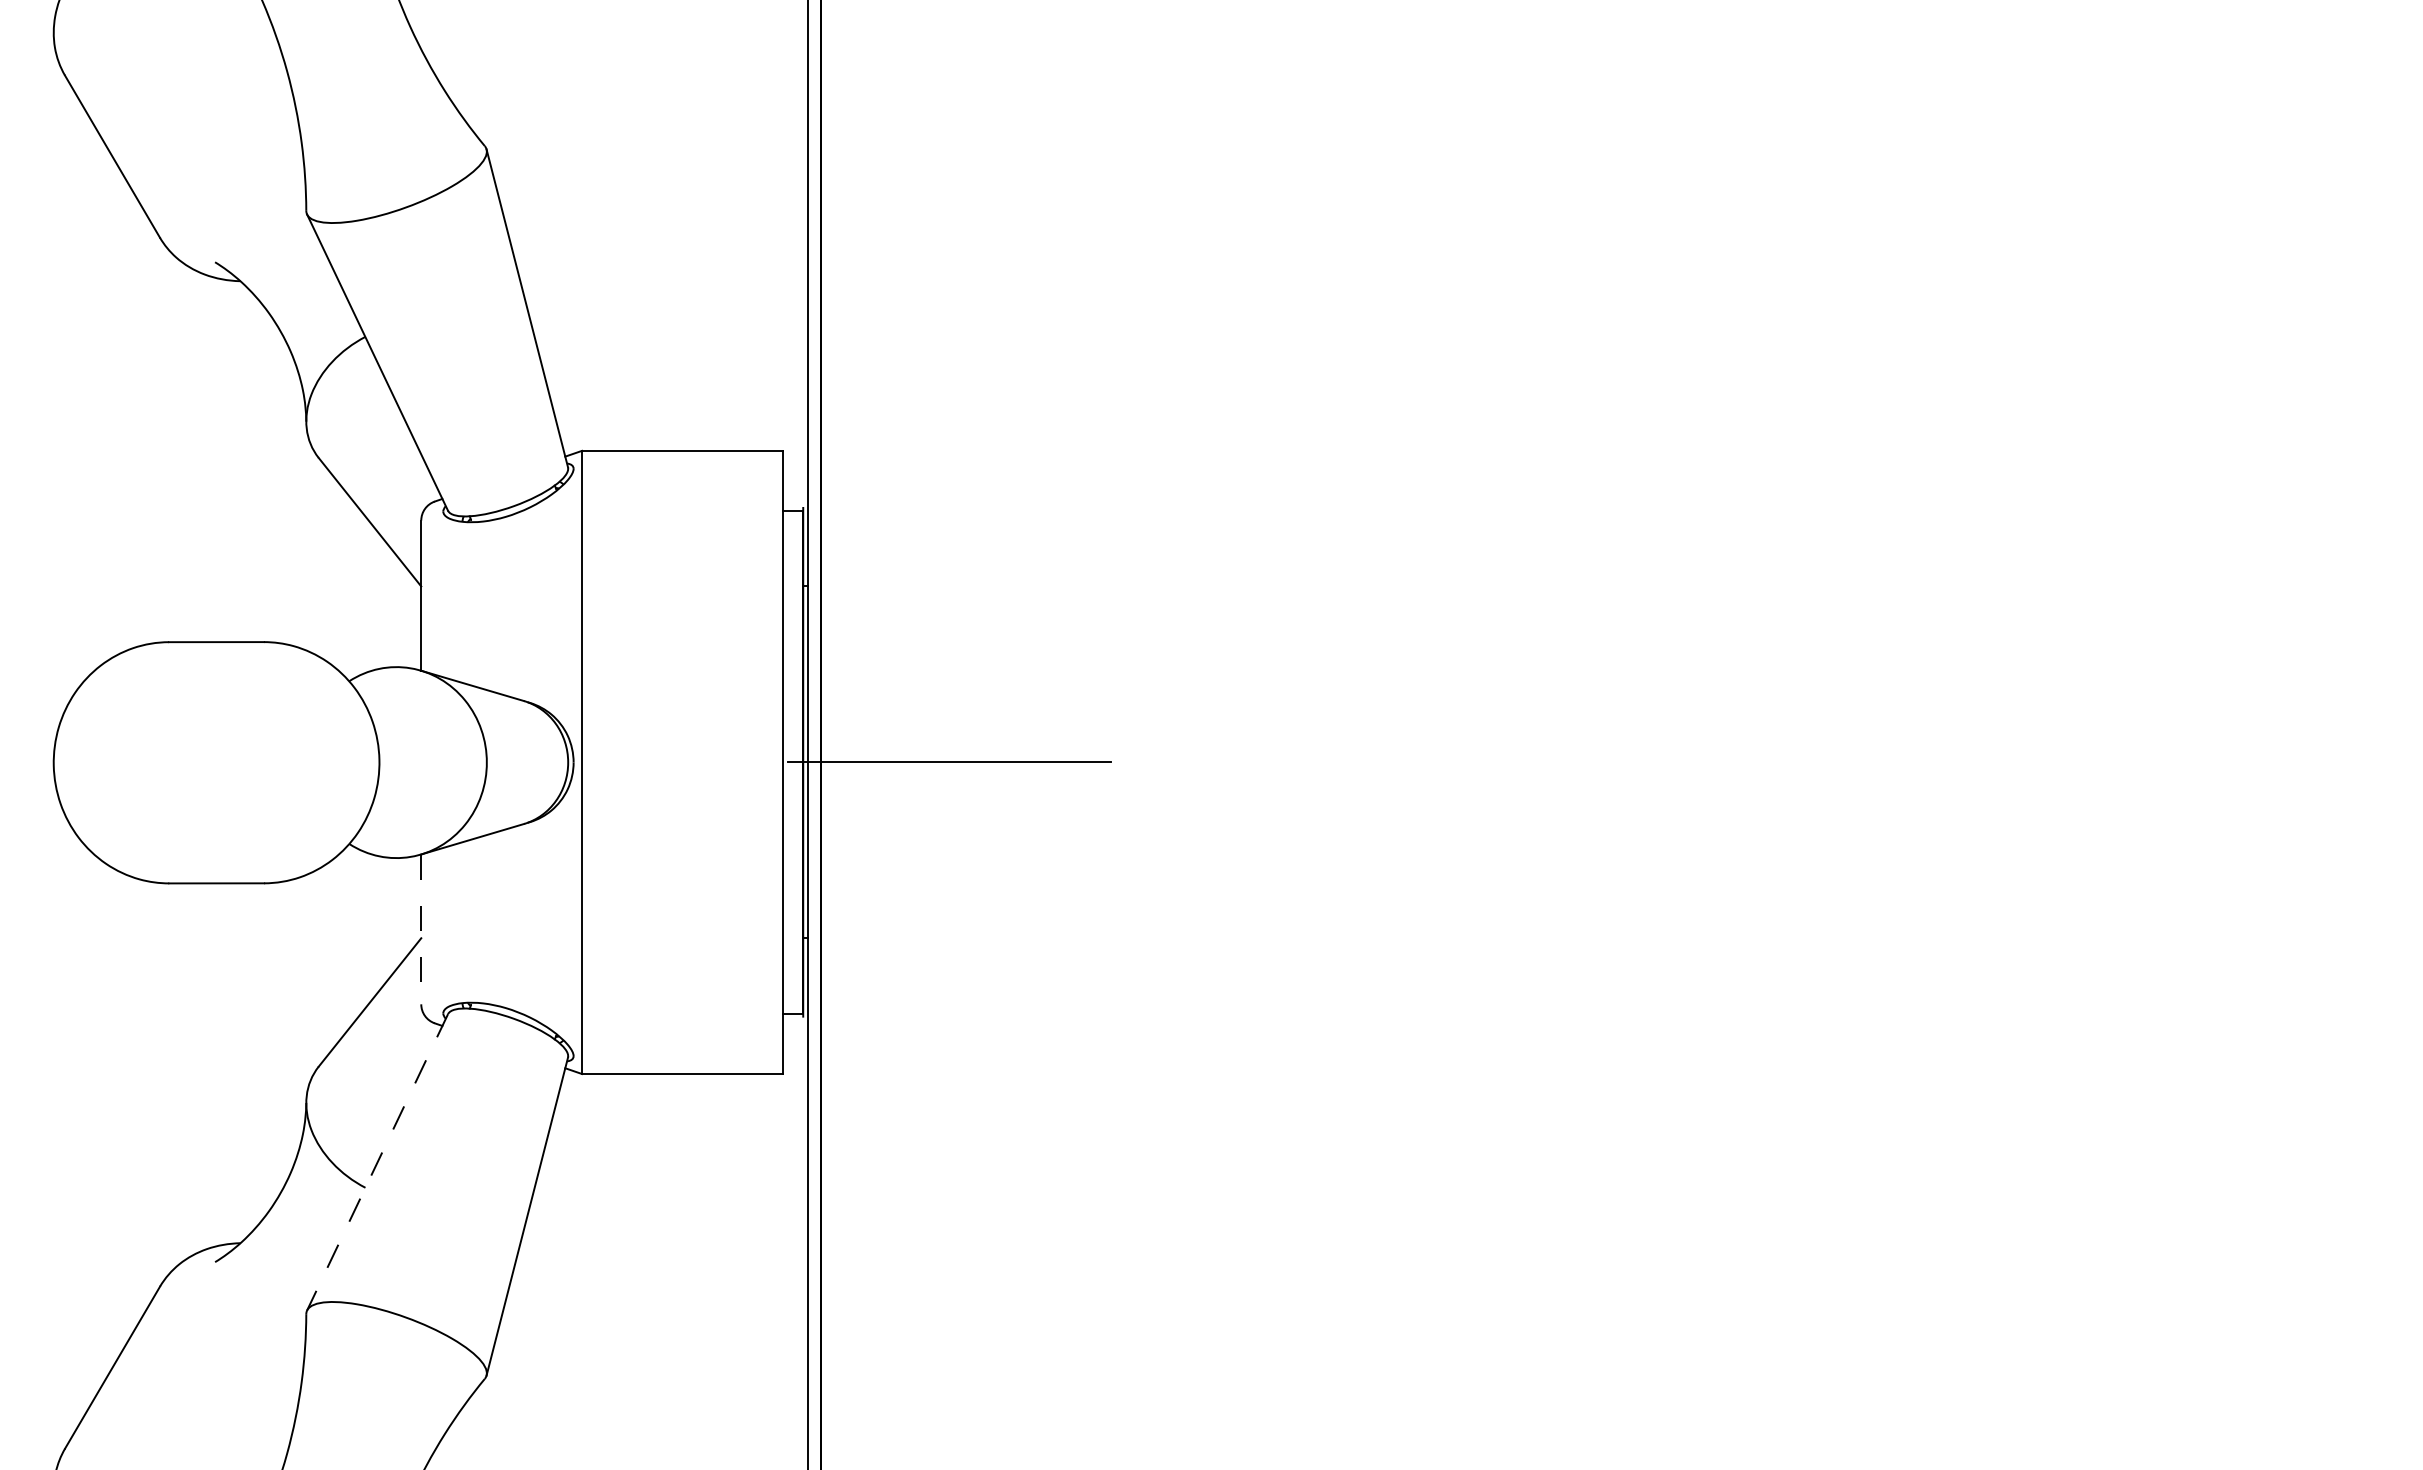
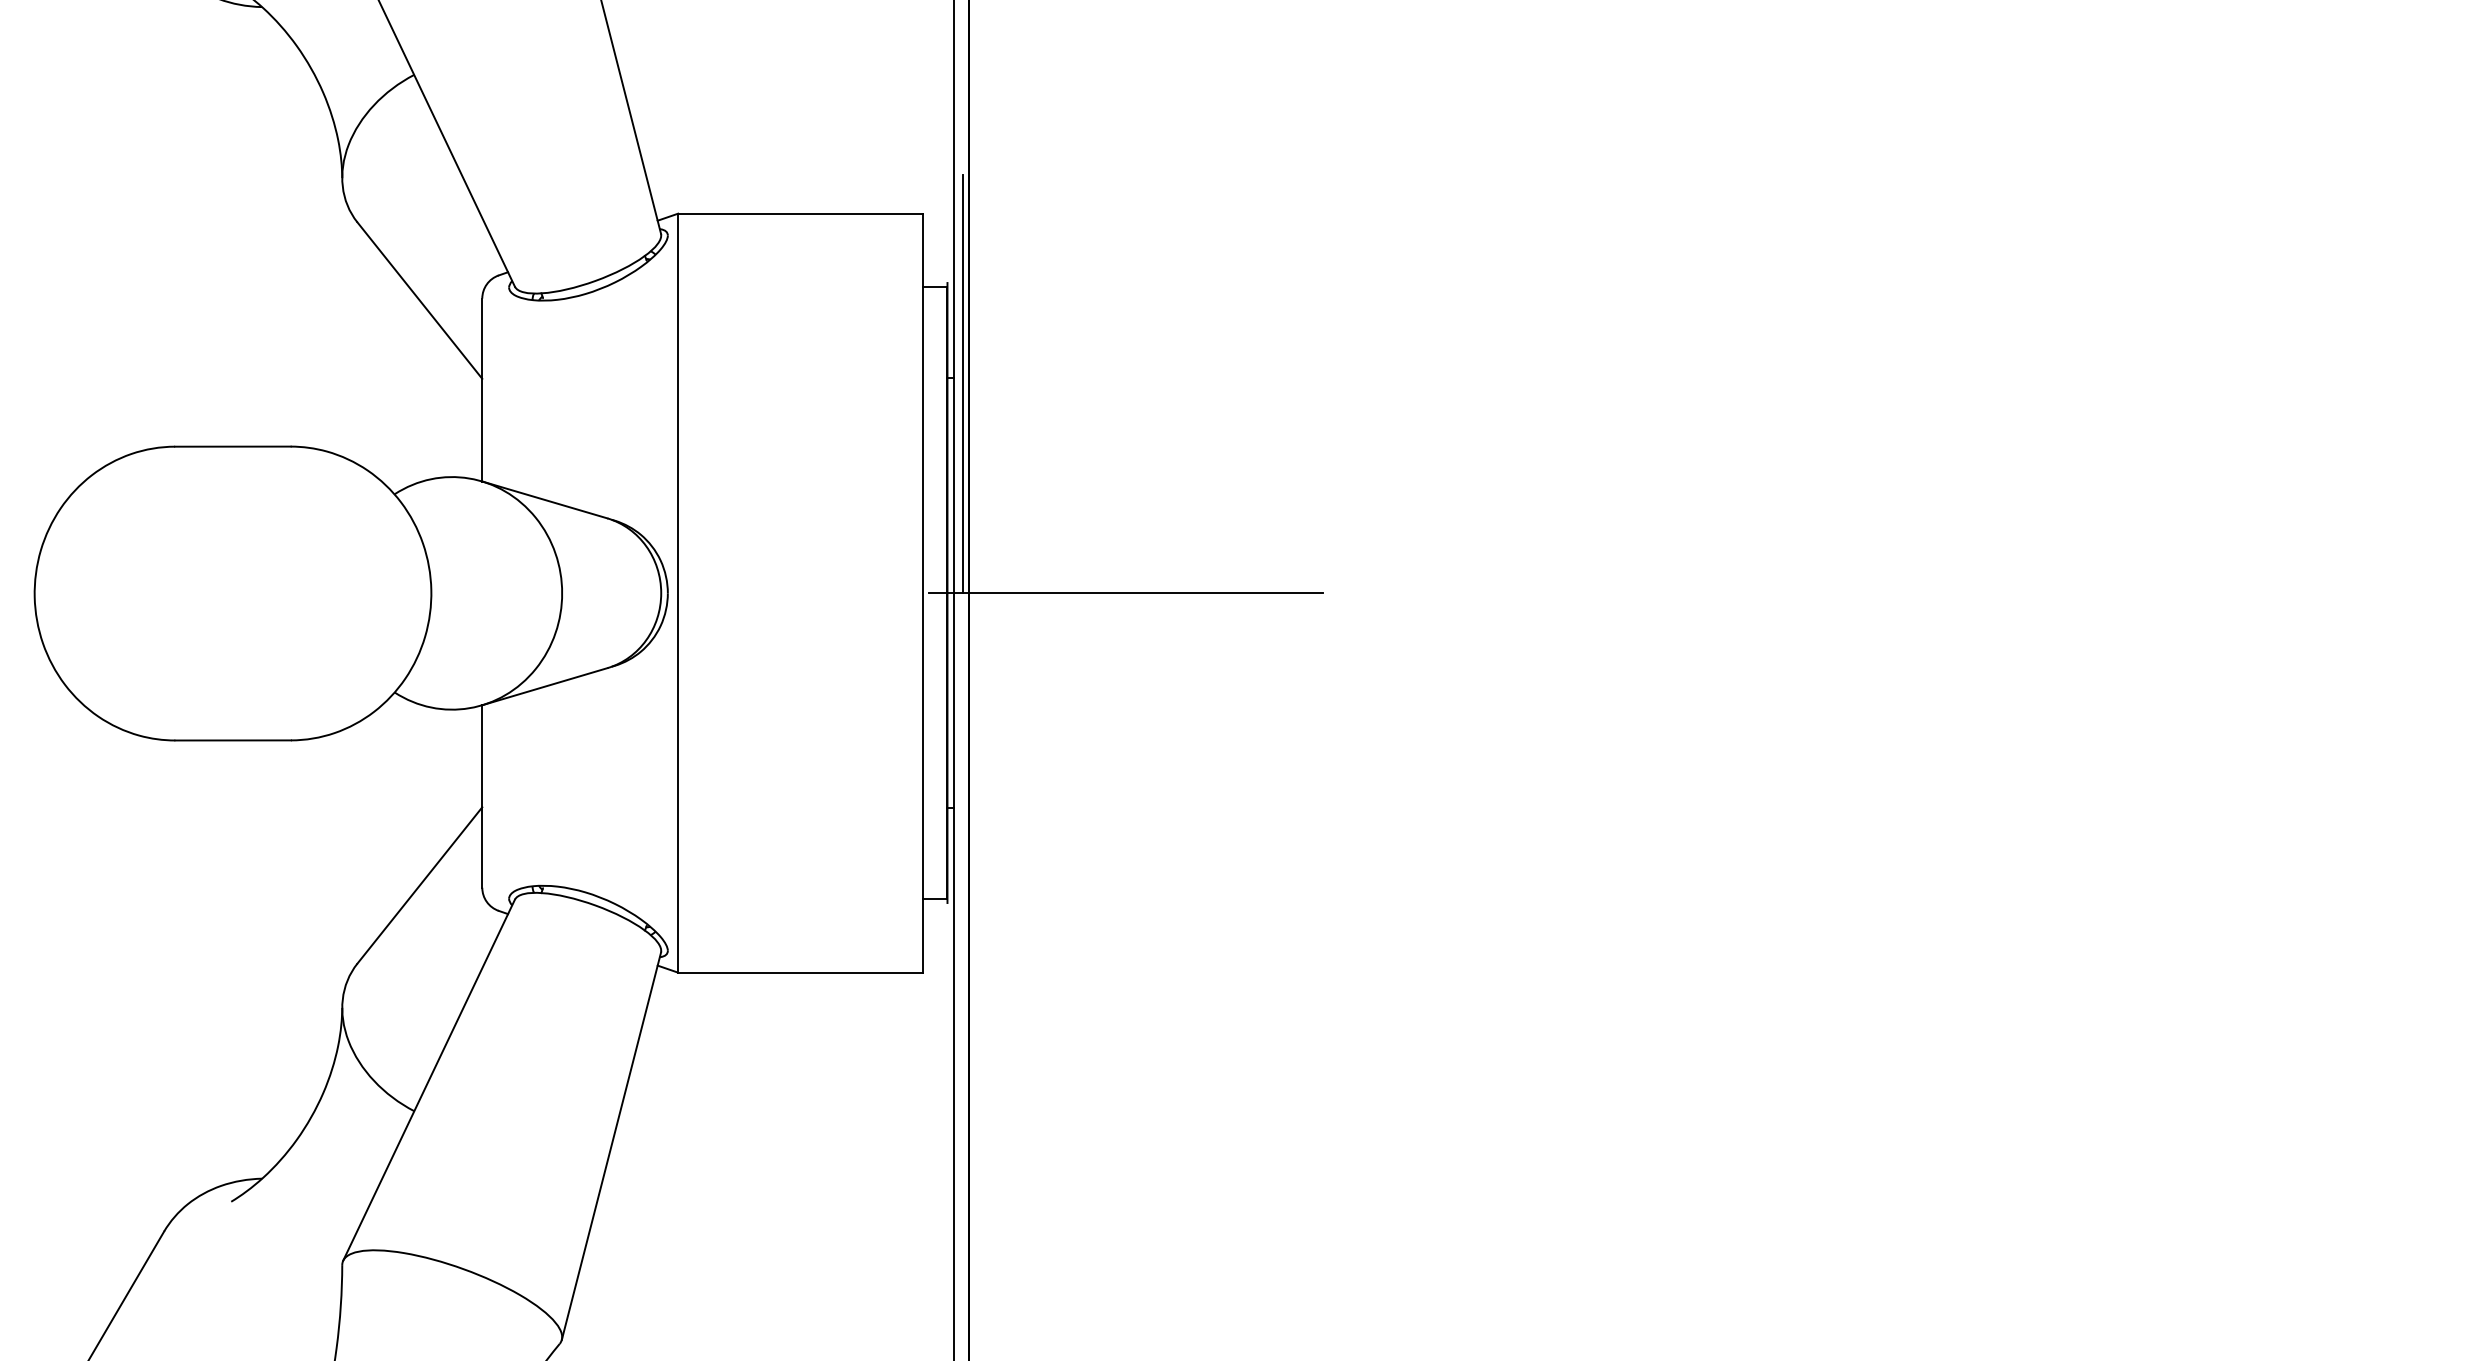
line: (816, 590) -> (963, 383), added
line: (421, 929) -> (482, 796), dashed -> solid
line: (377, 1162) -> (428, 1080), dashed -> solid

